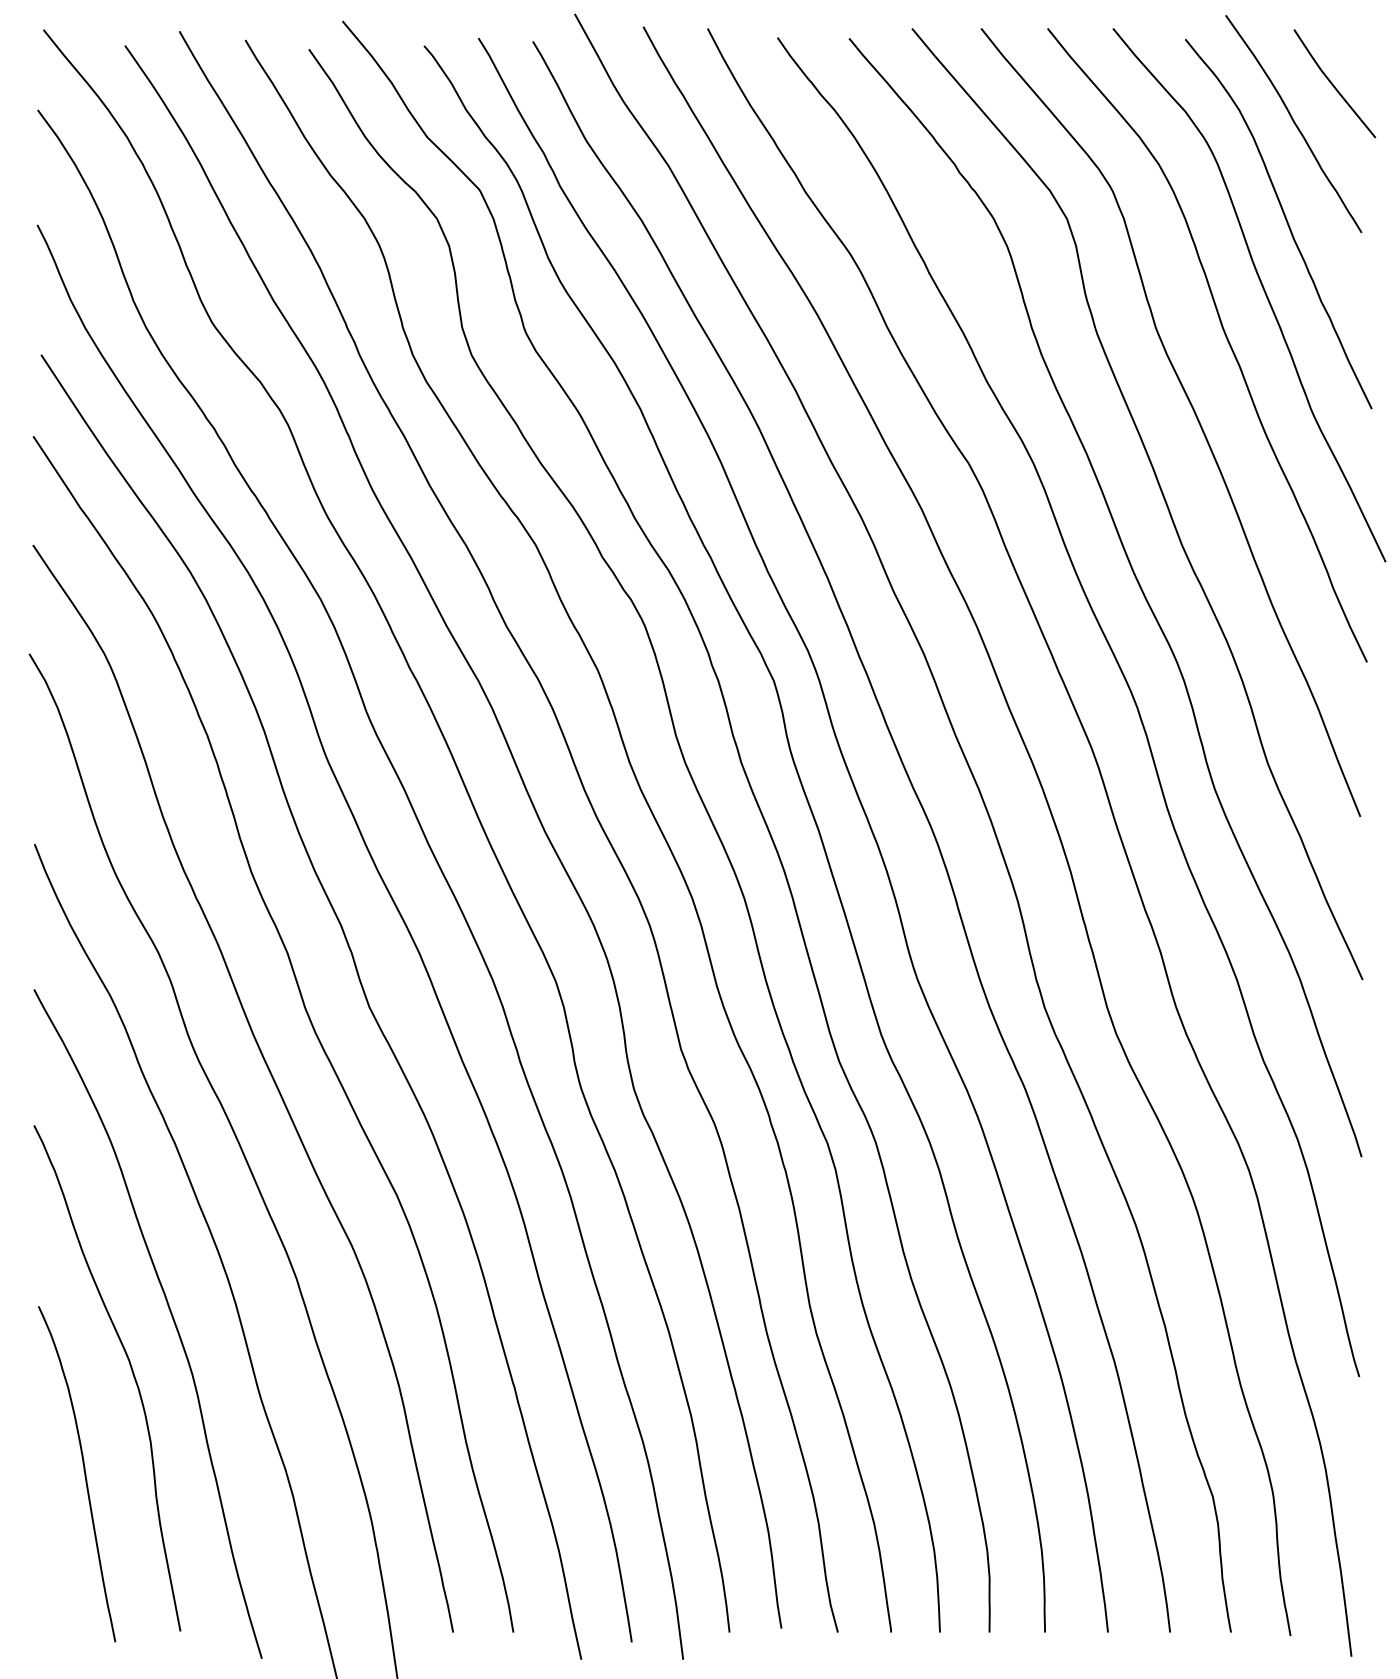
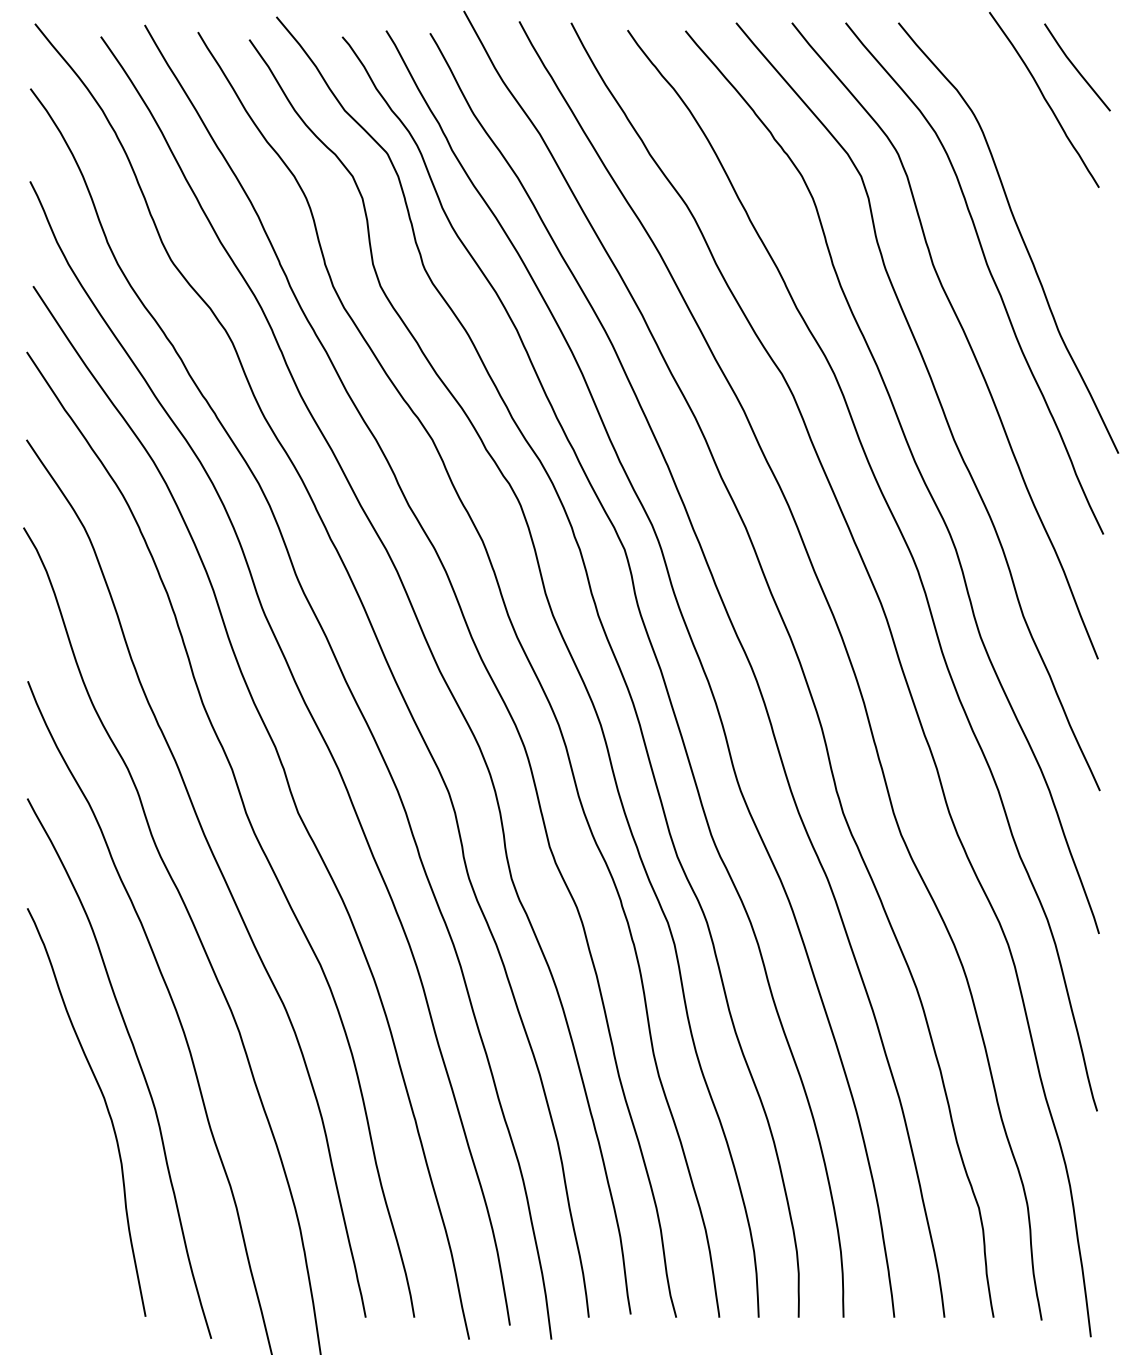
curve: (1285, 221) -> (1037, 178), removed
curve: (83, 1473) -> (67, 1189), removed

